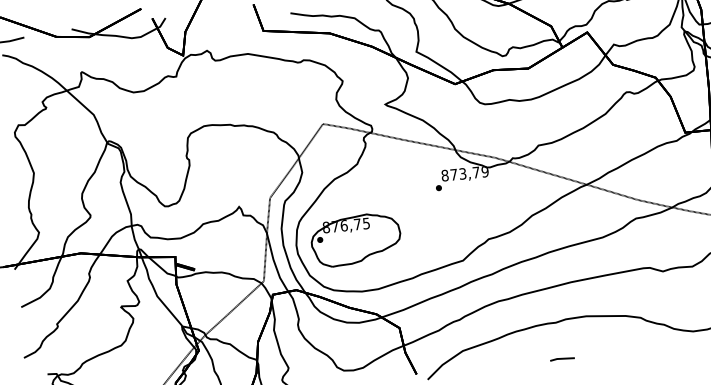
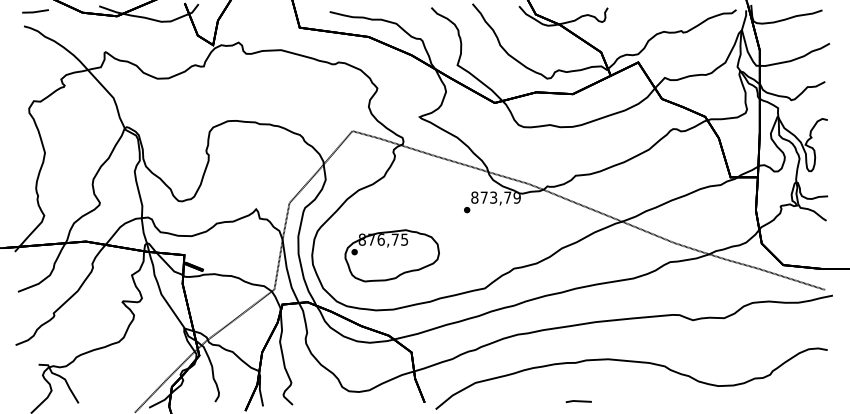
part: (355, 239) -> (391, 255), moved

